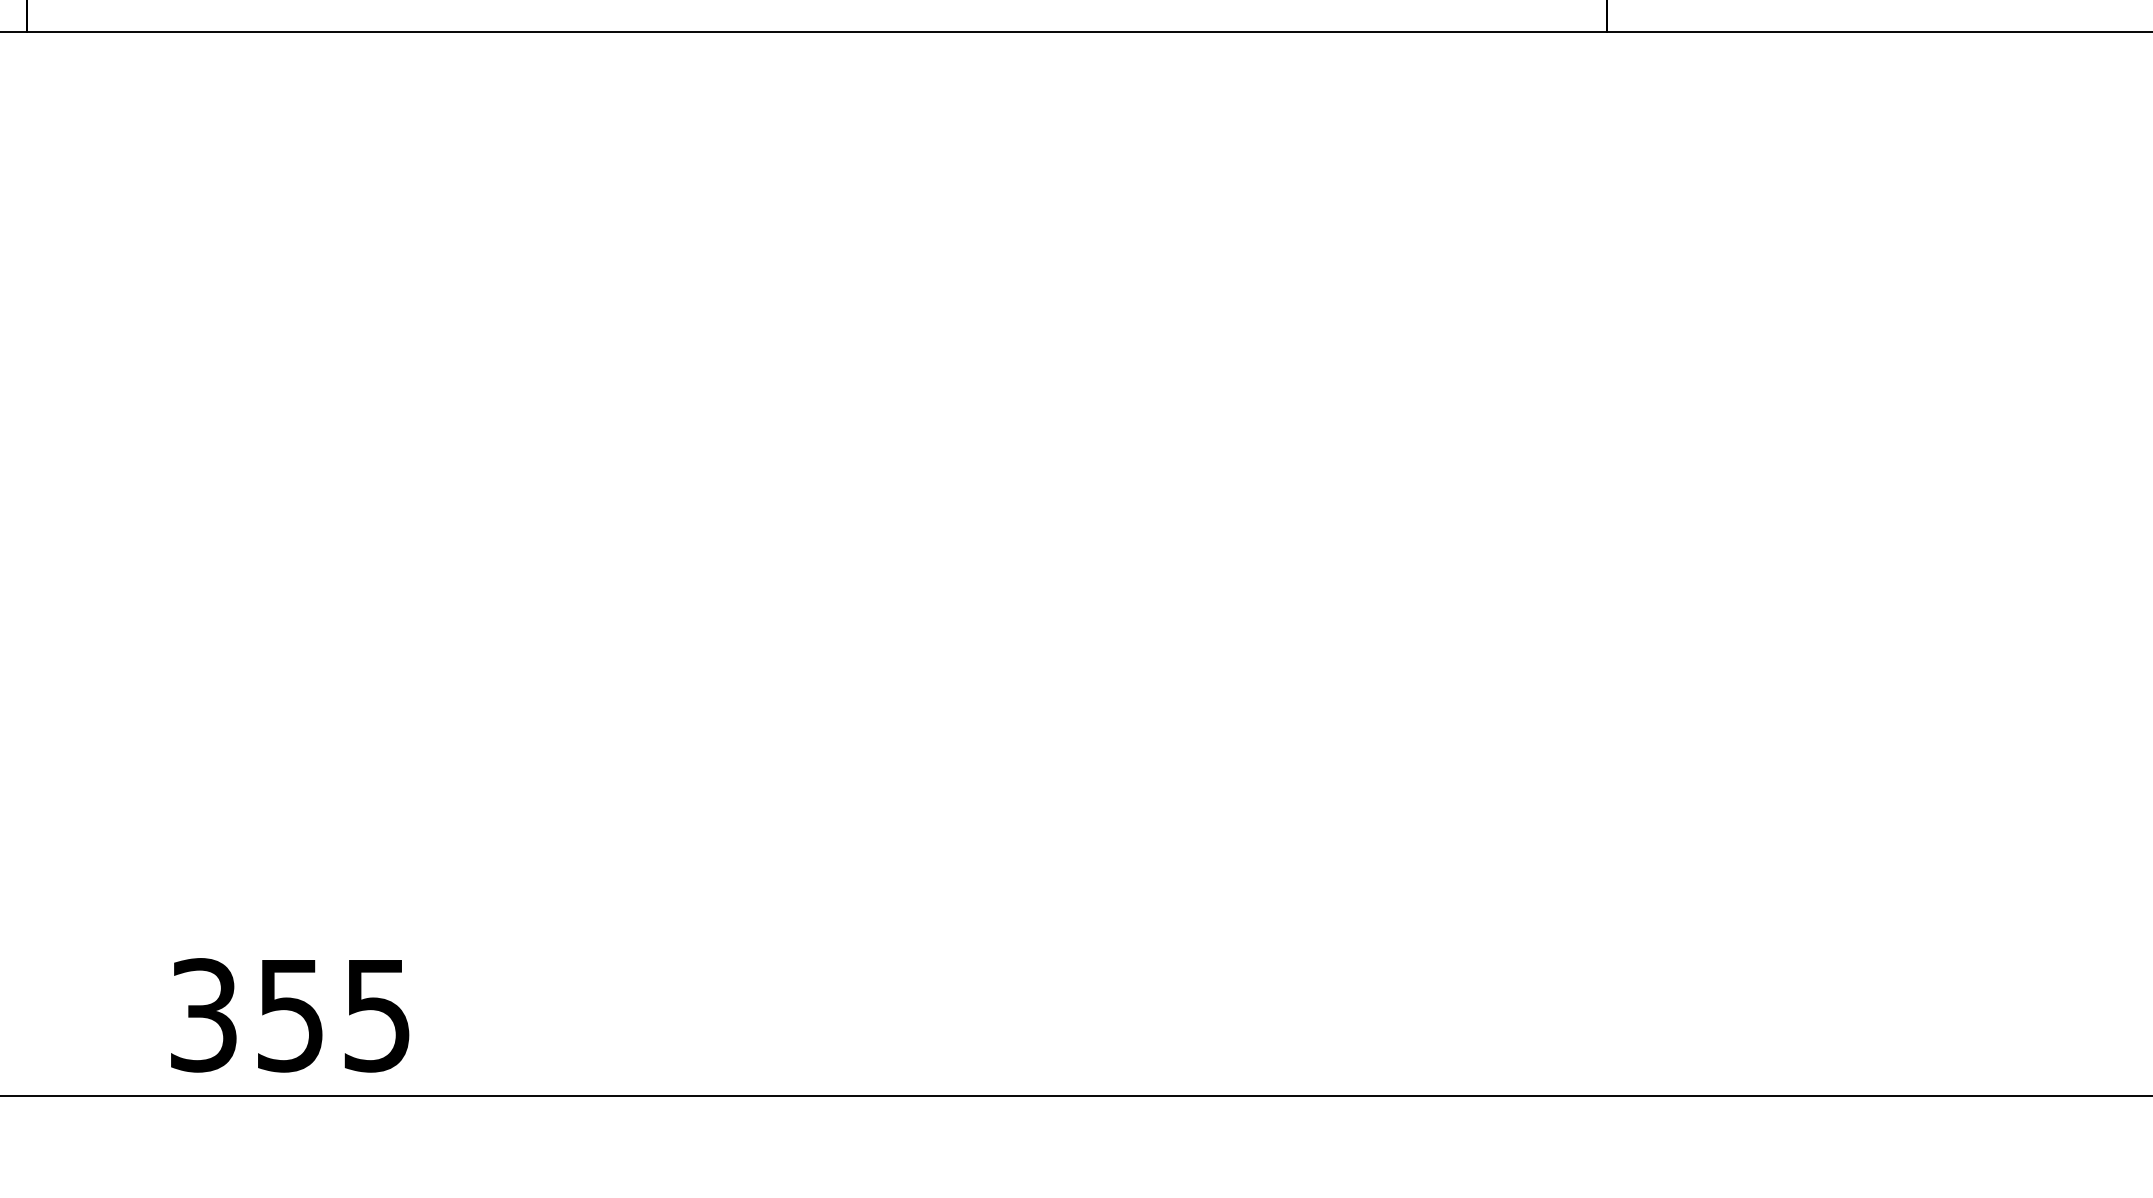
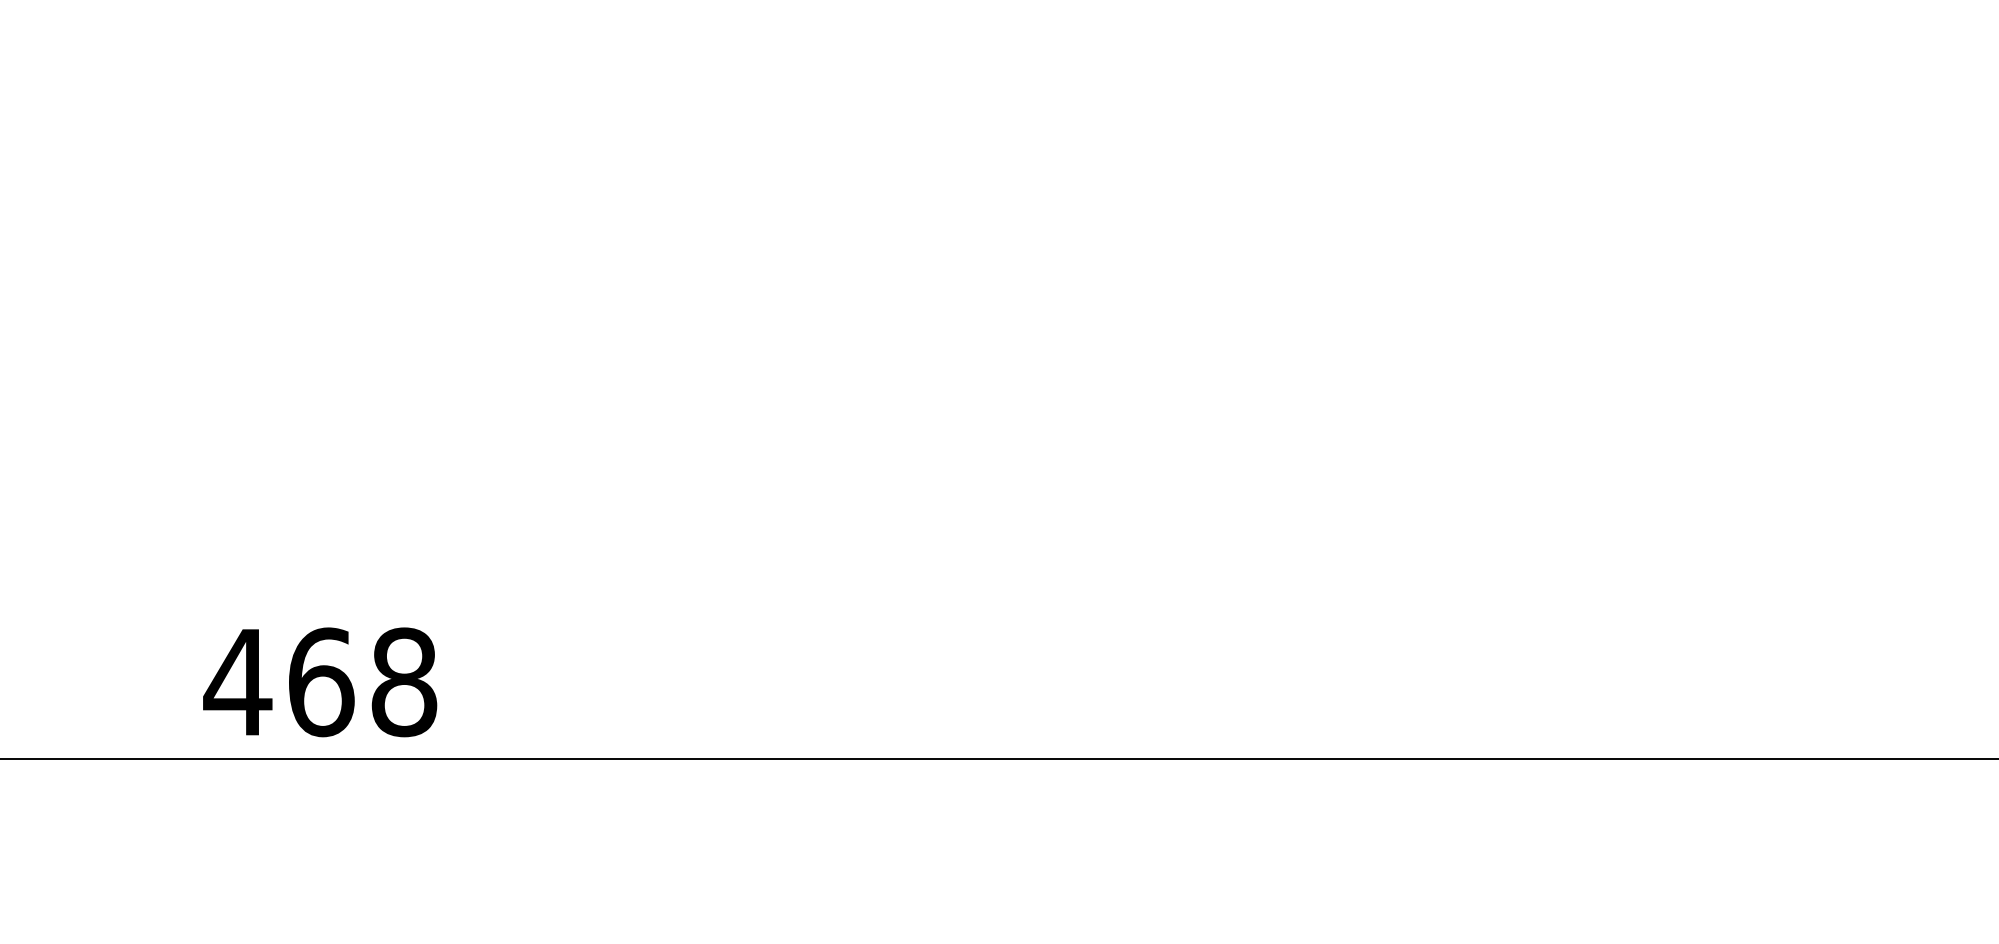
text: (289, 1015) -> (320, 682), 355 -> 468

